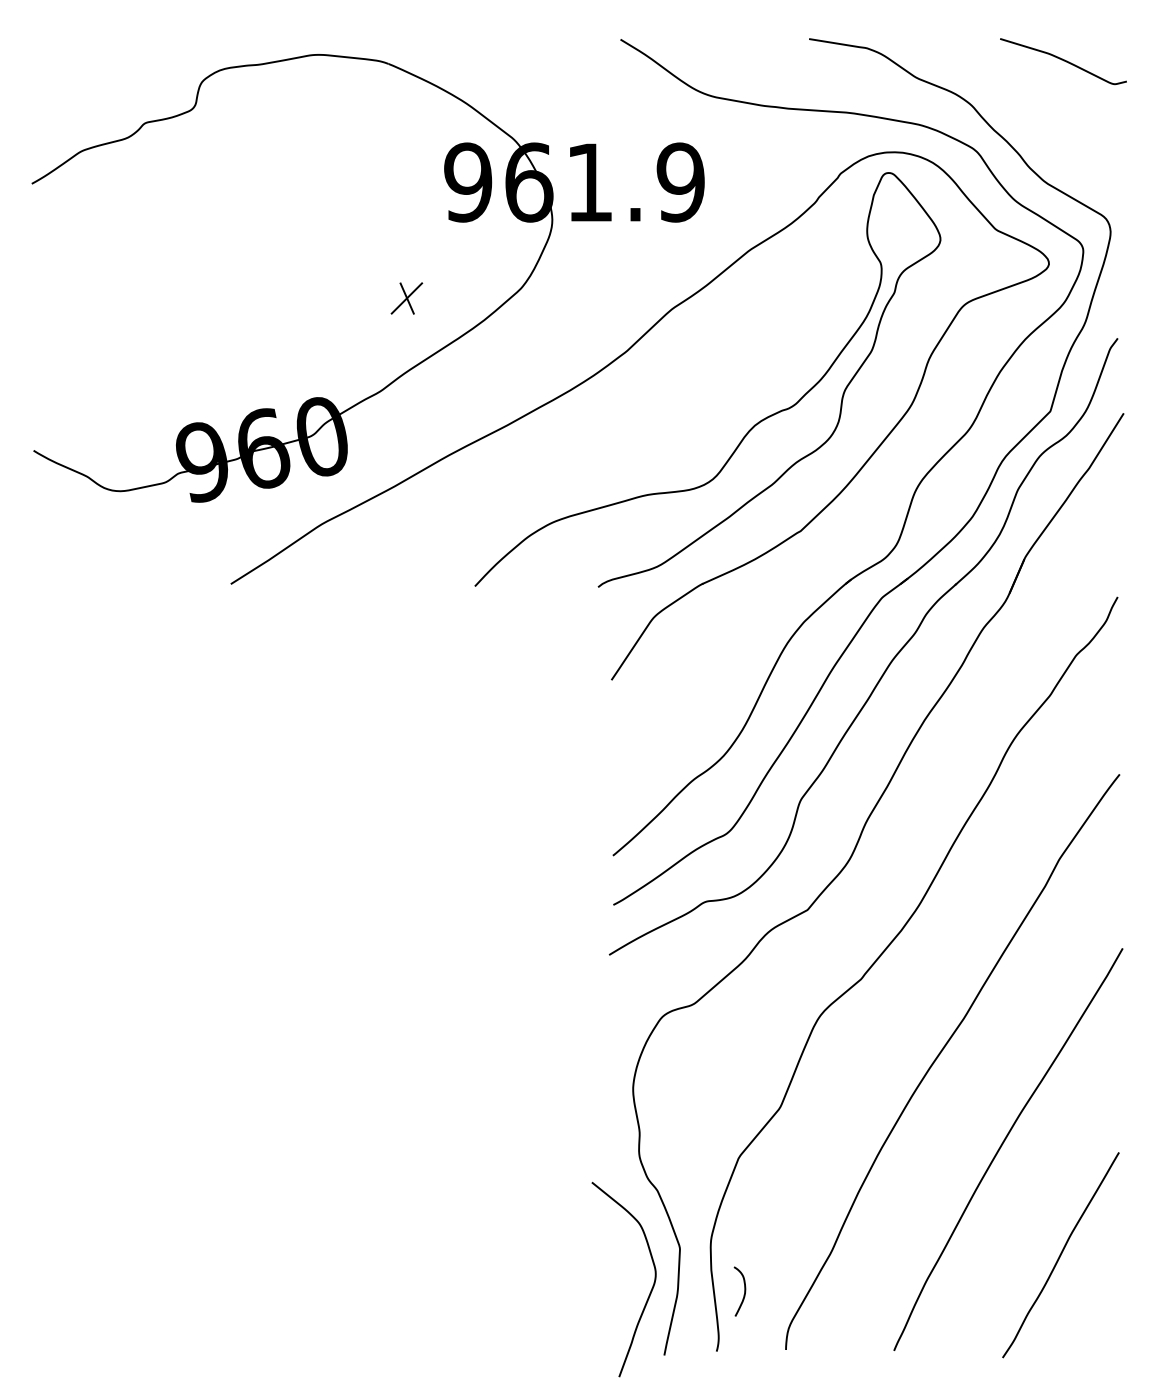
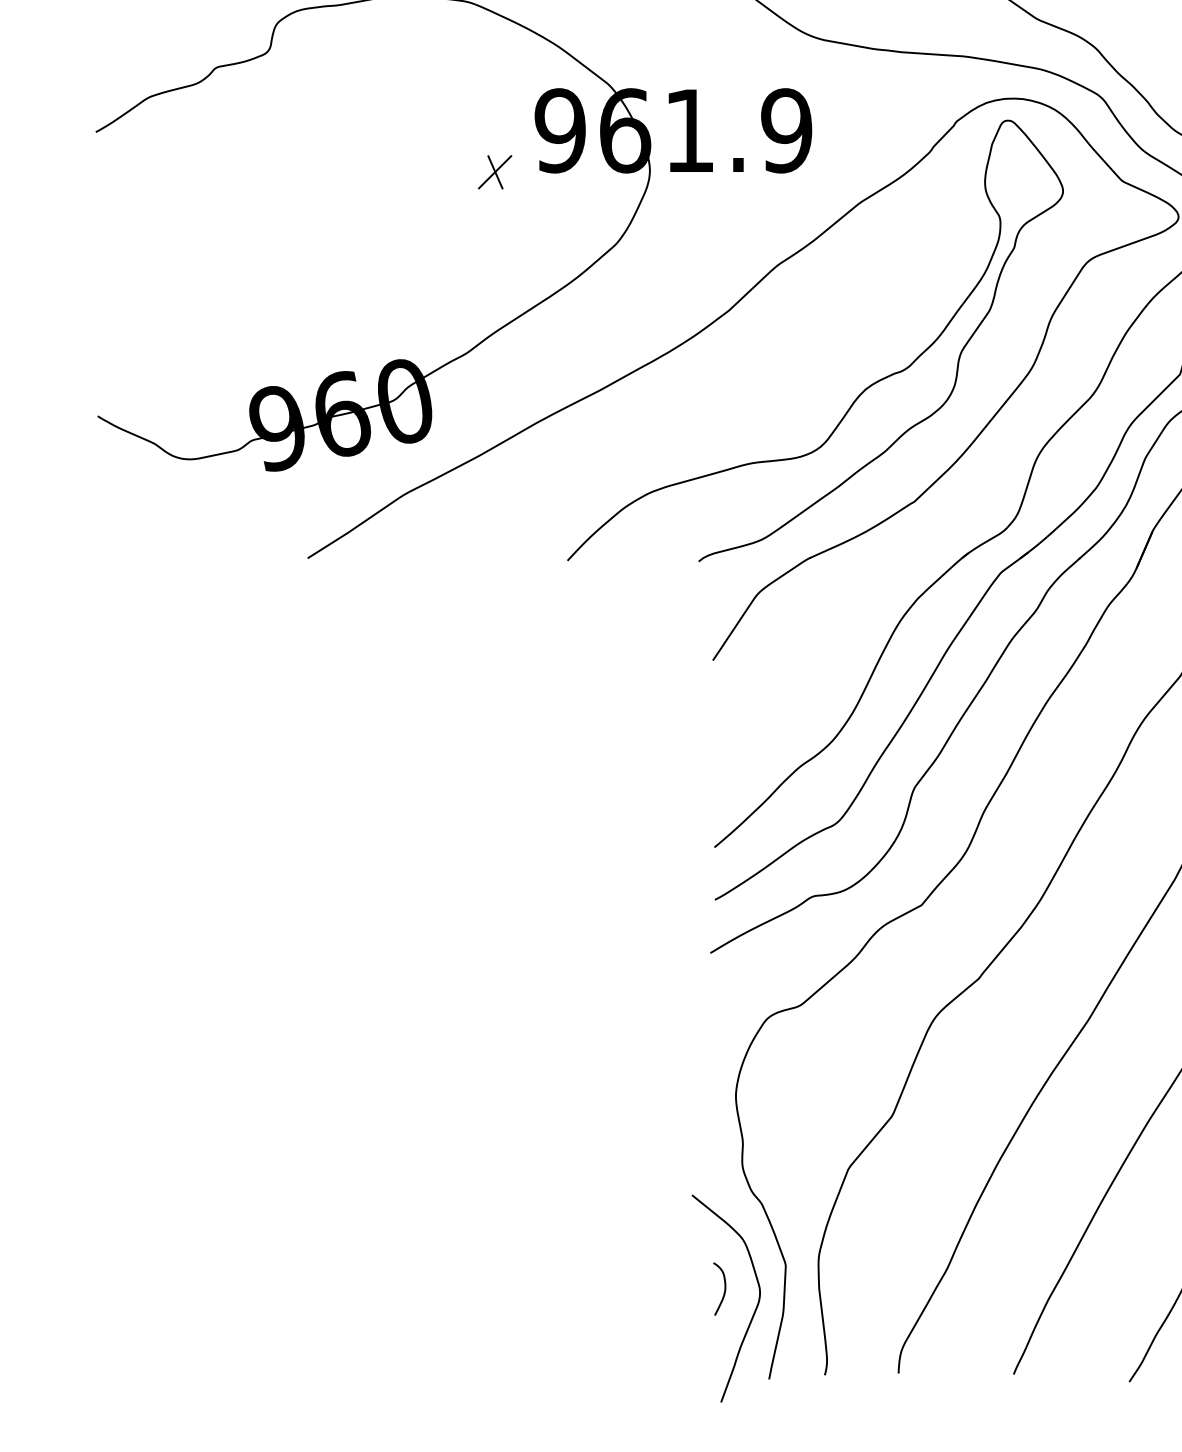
part: (406, 298) -> (494, 172), moved
curve: (744, 1291) -> (724, 1288), moved

